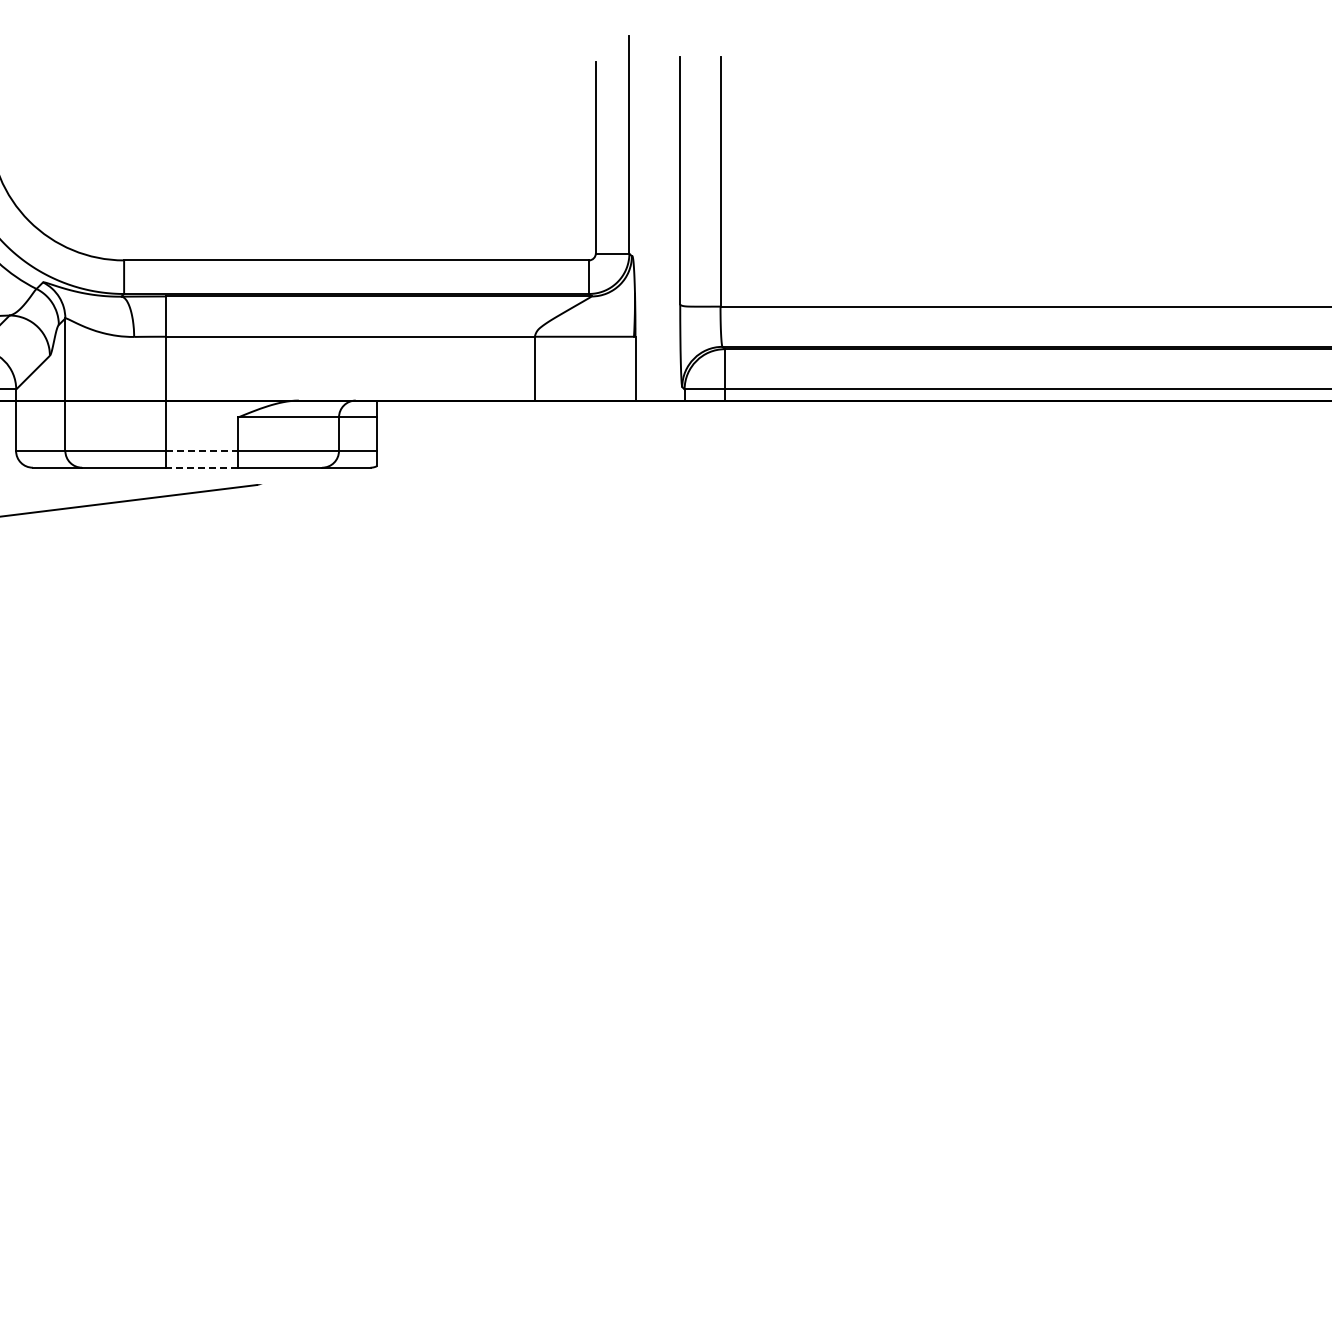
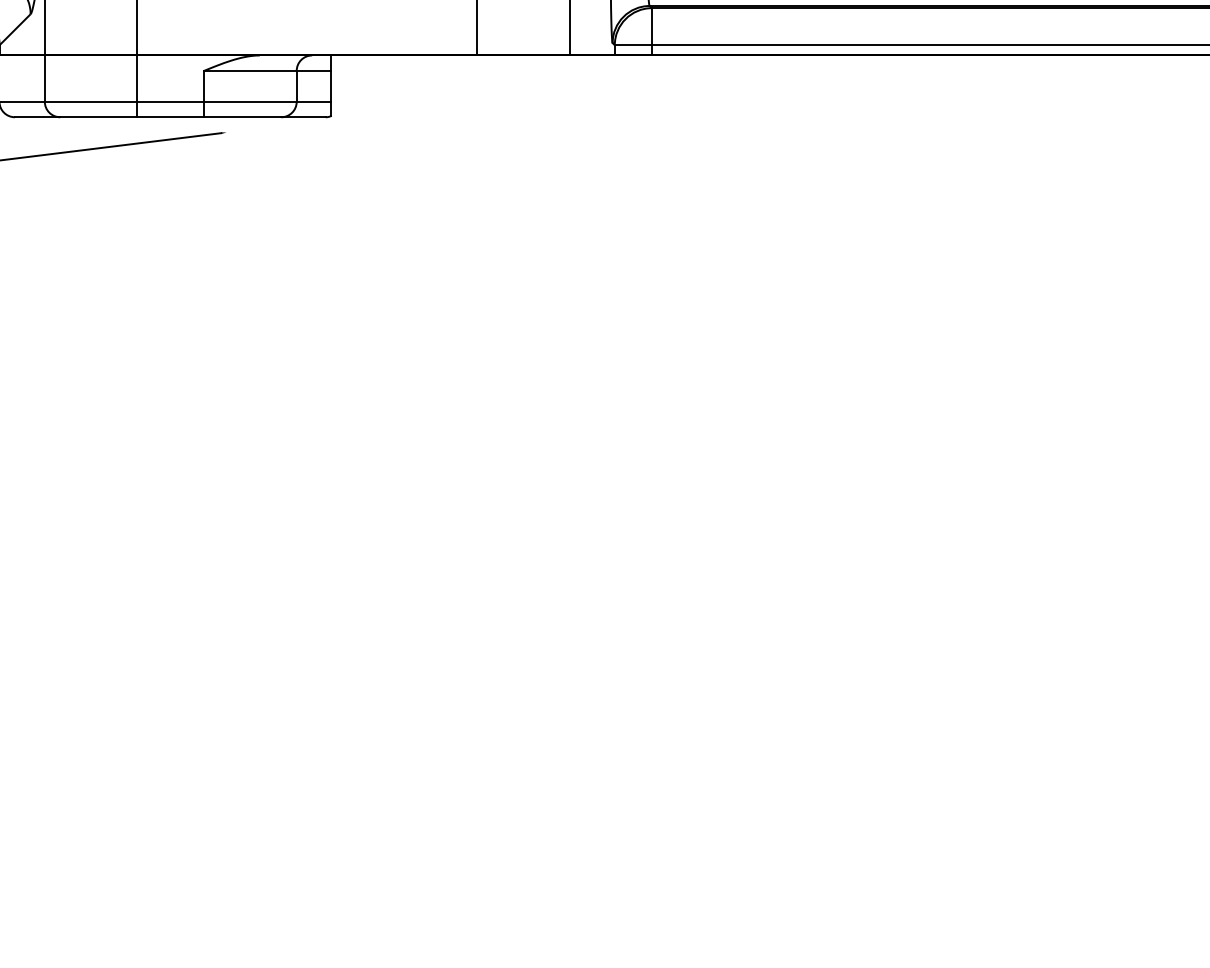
line: (202, 450) -> (171, 101), dashed -> solid
line: (201, 467) -> (170, 117), dashed -> solid

